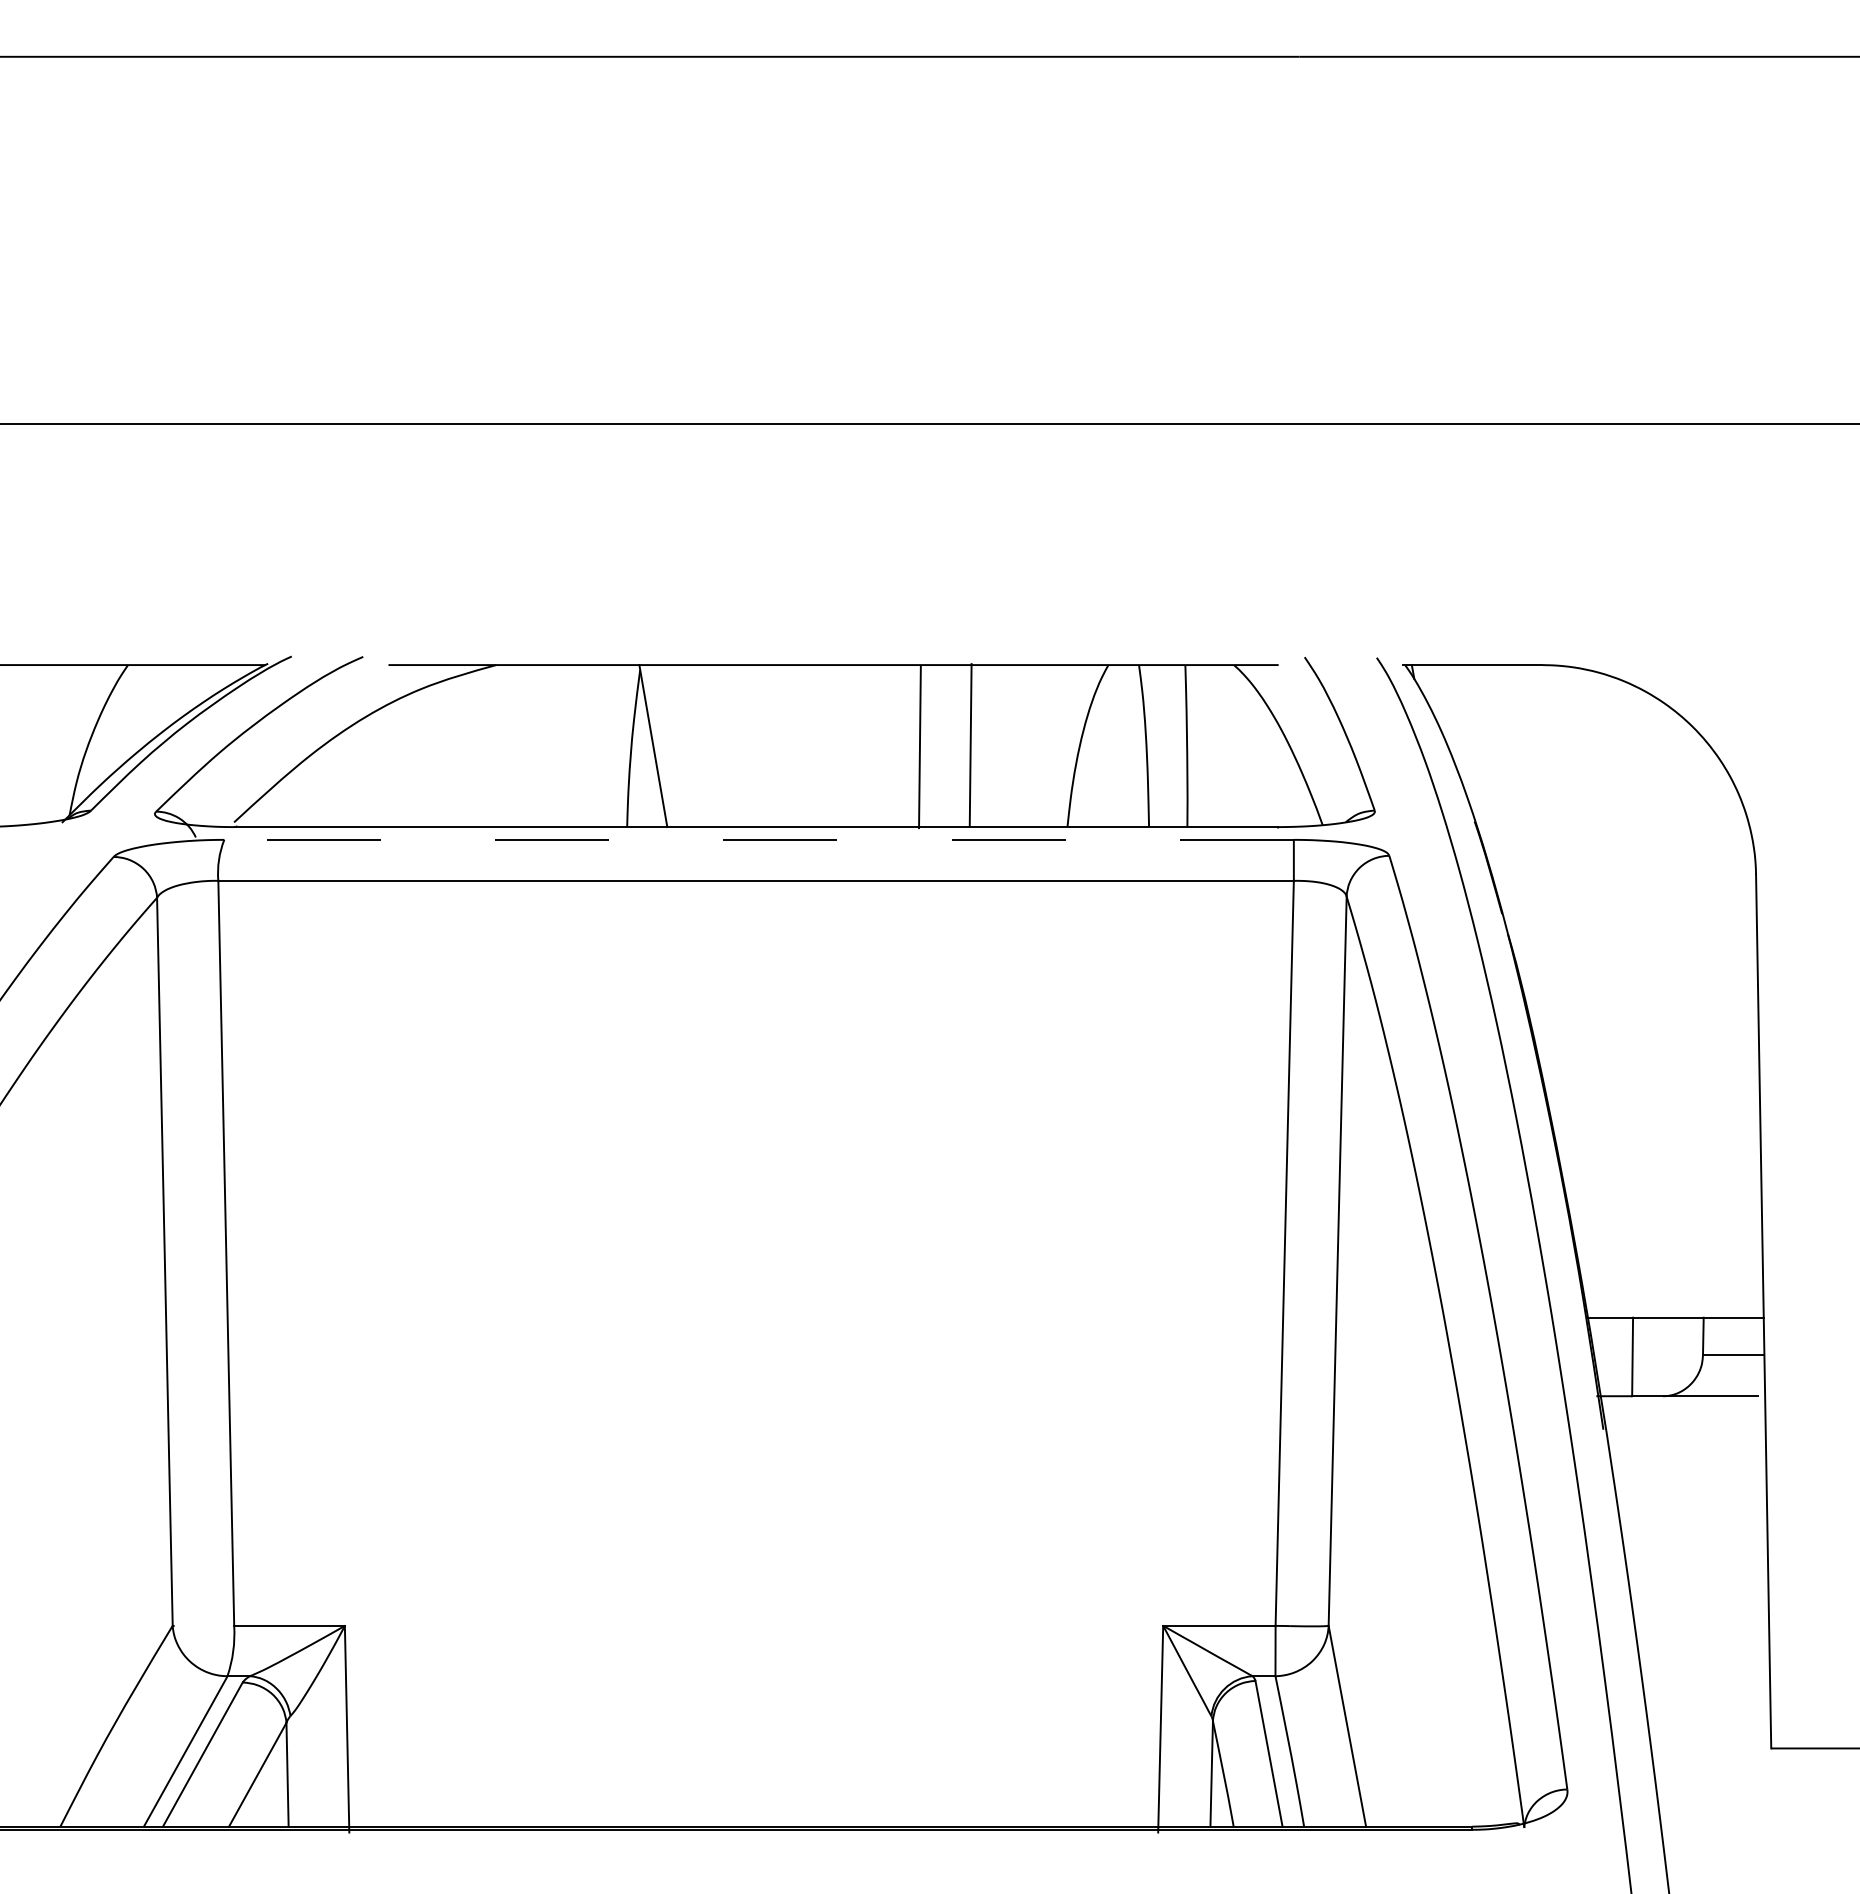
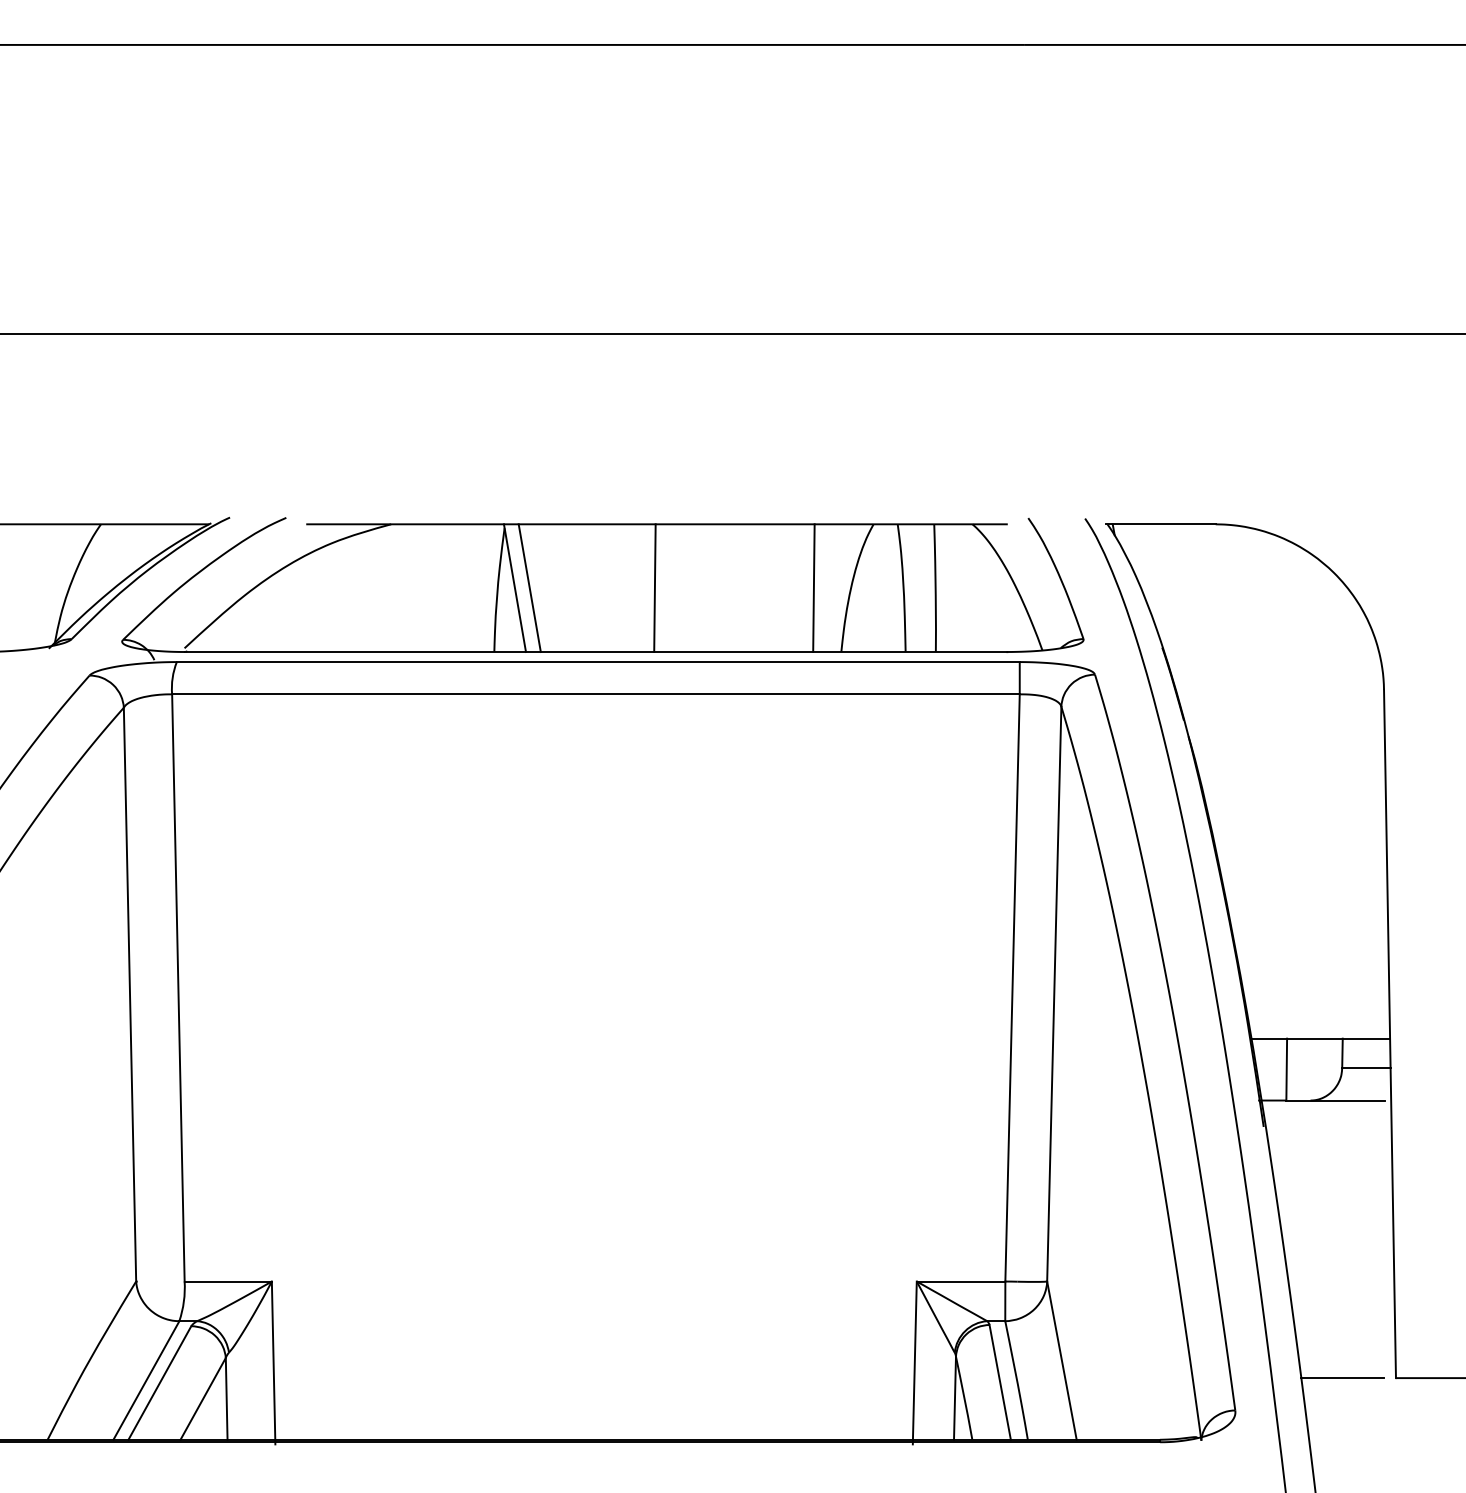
line: (970, 745) -> (813, 588), moved
line: (672, 746) -> (530, 588), added
line: (919, 747) -> (654, 588), moved
line: (759, 839) -> (598, 661), dashed -> solid
line: (1703, 1748) -> (1342, 1378), added

